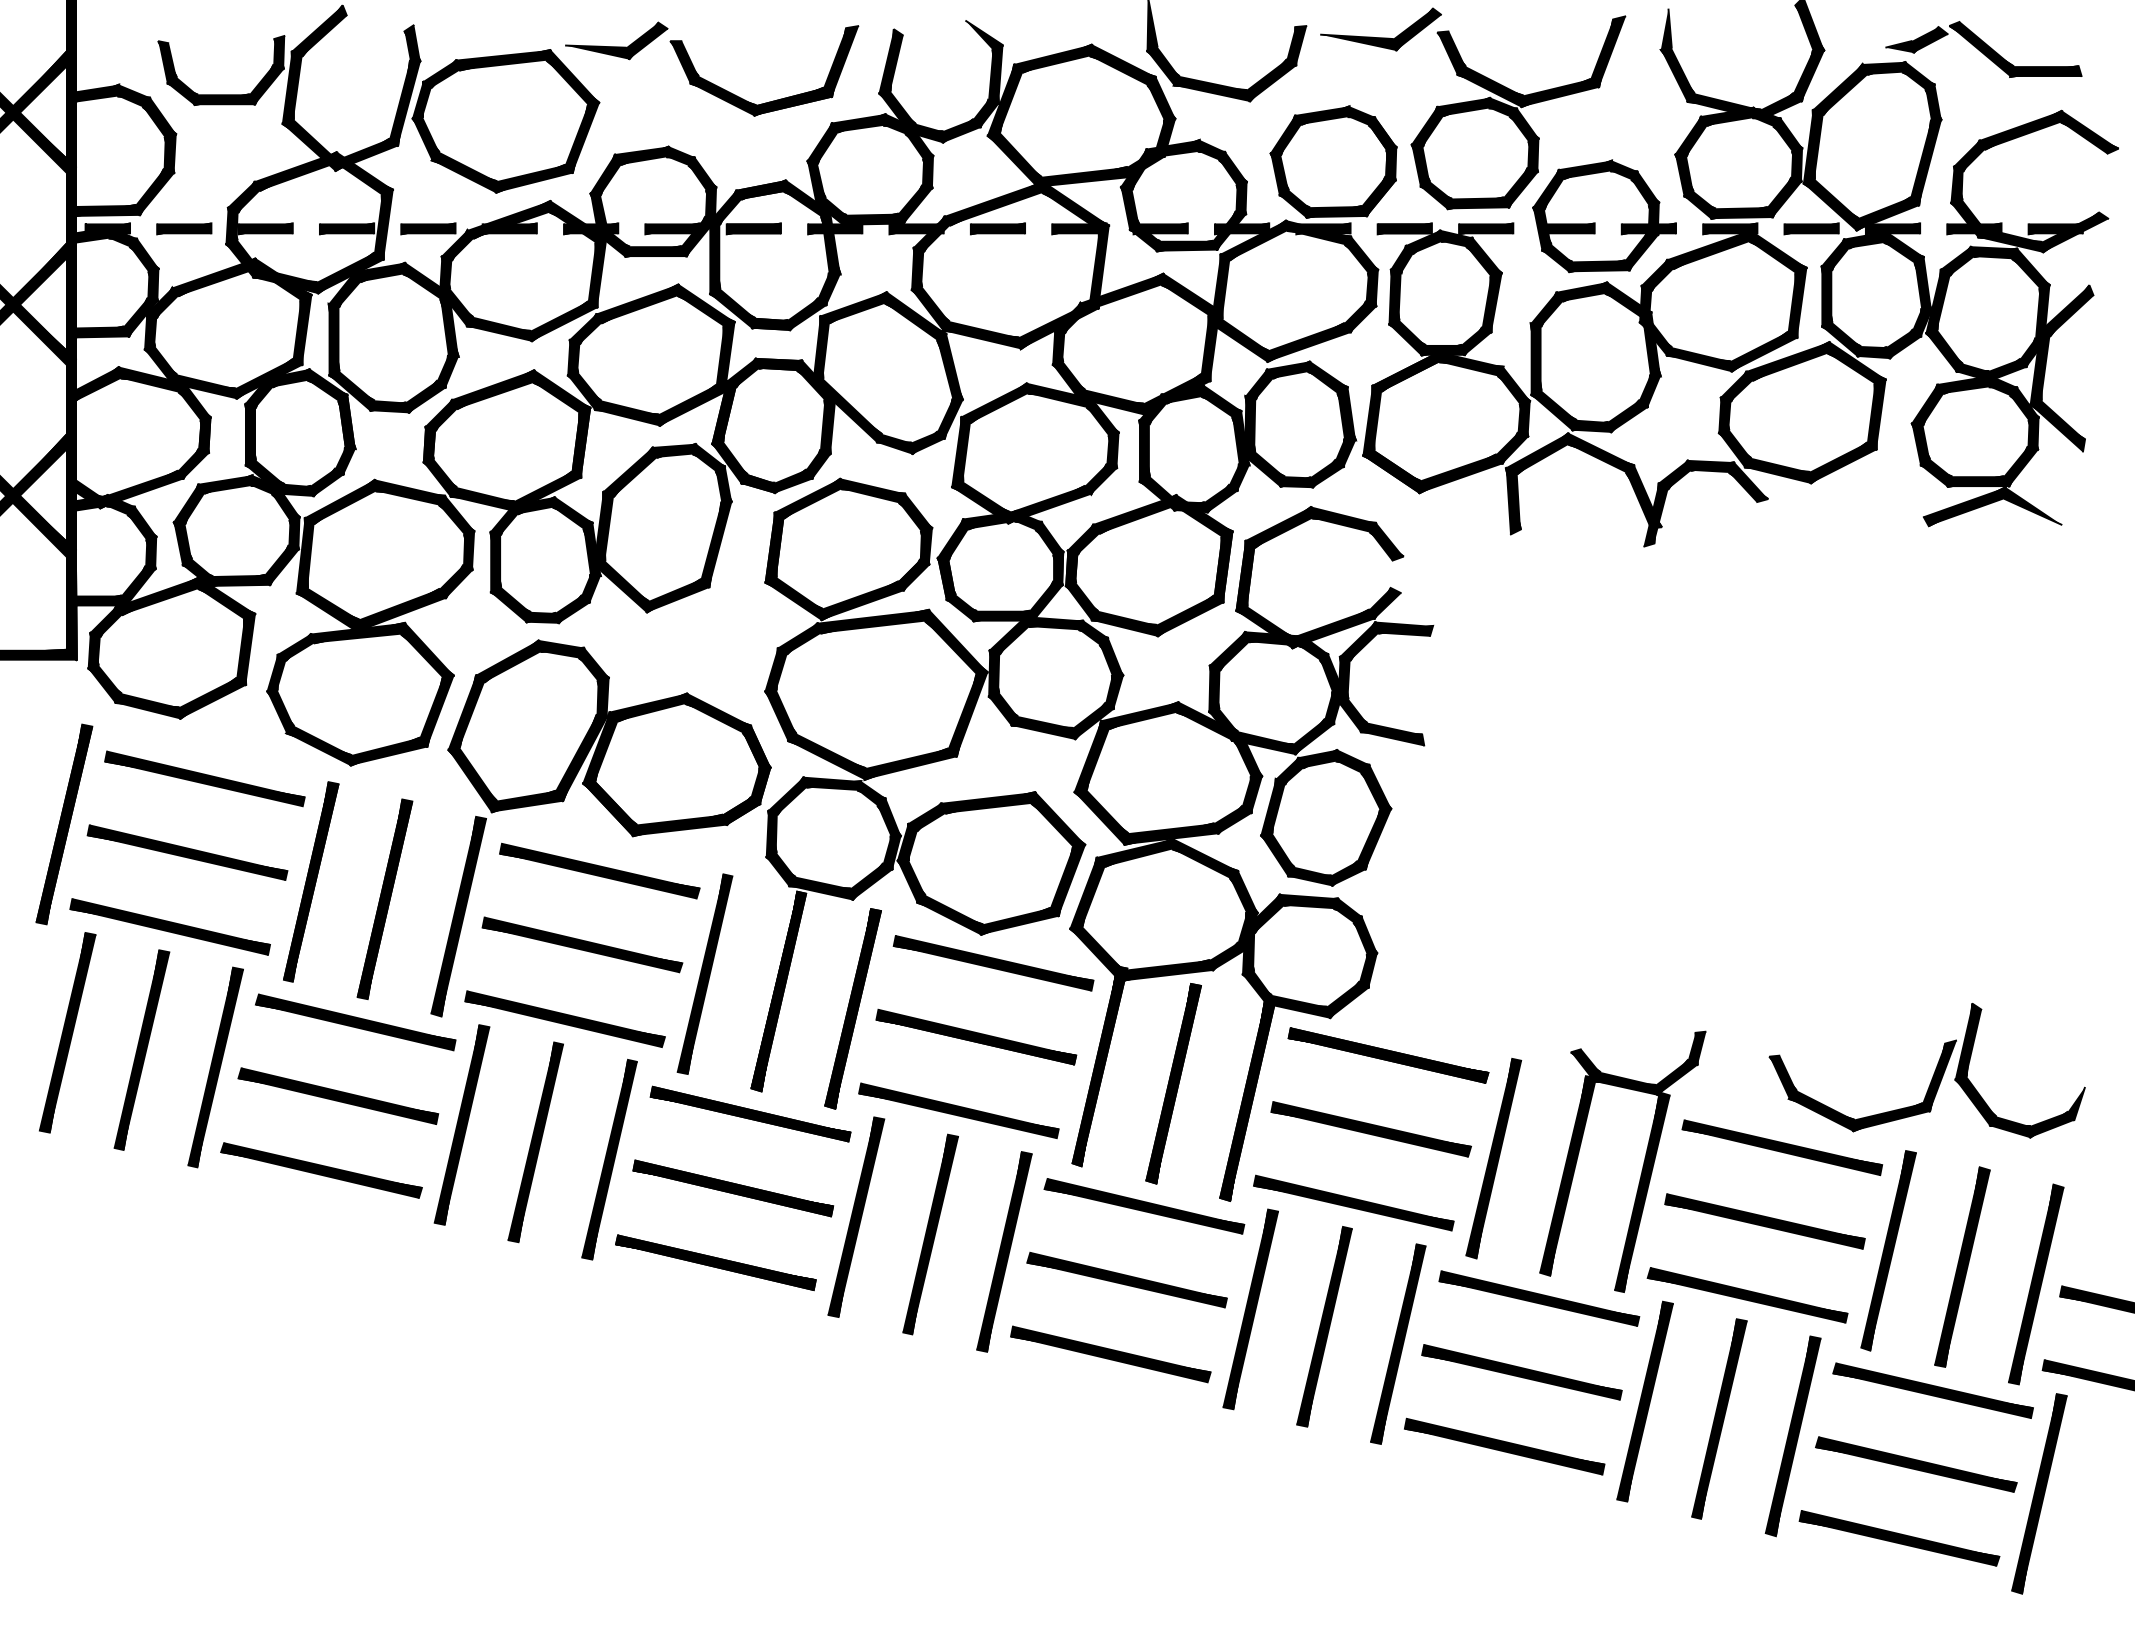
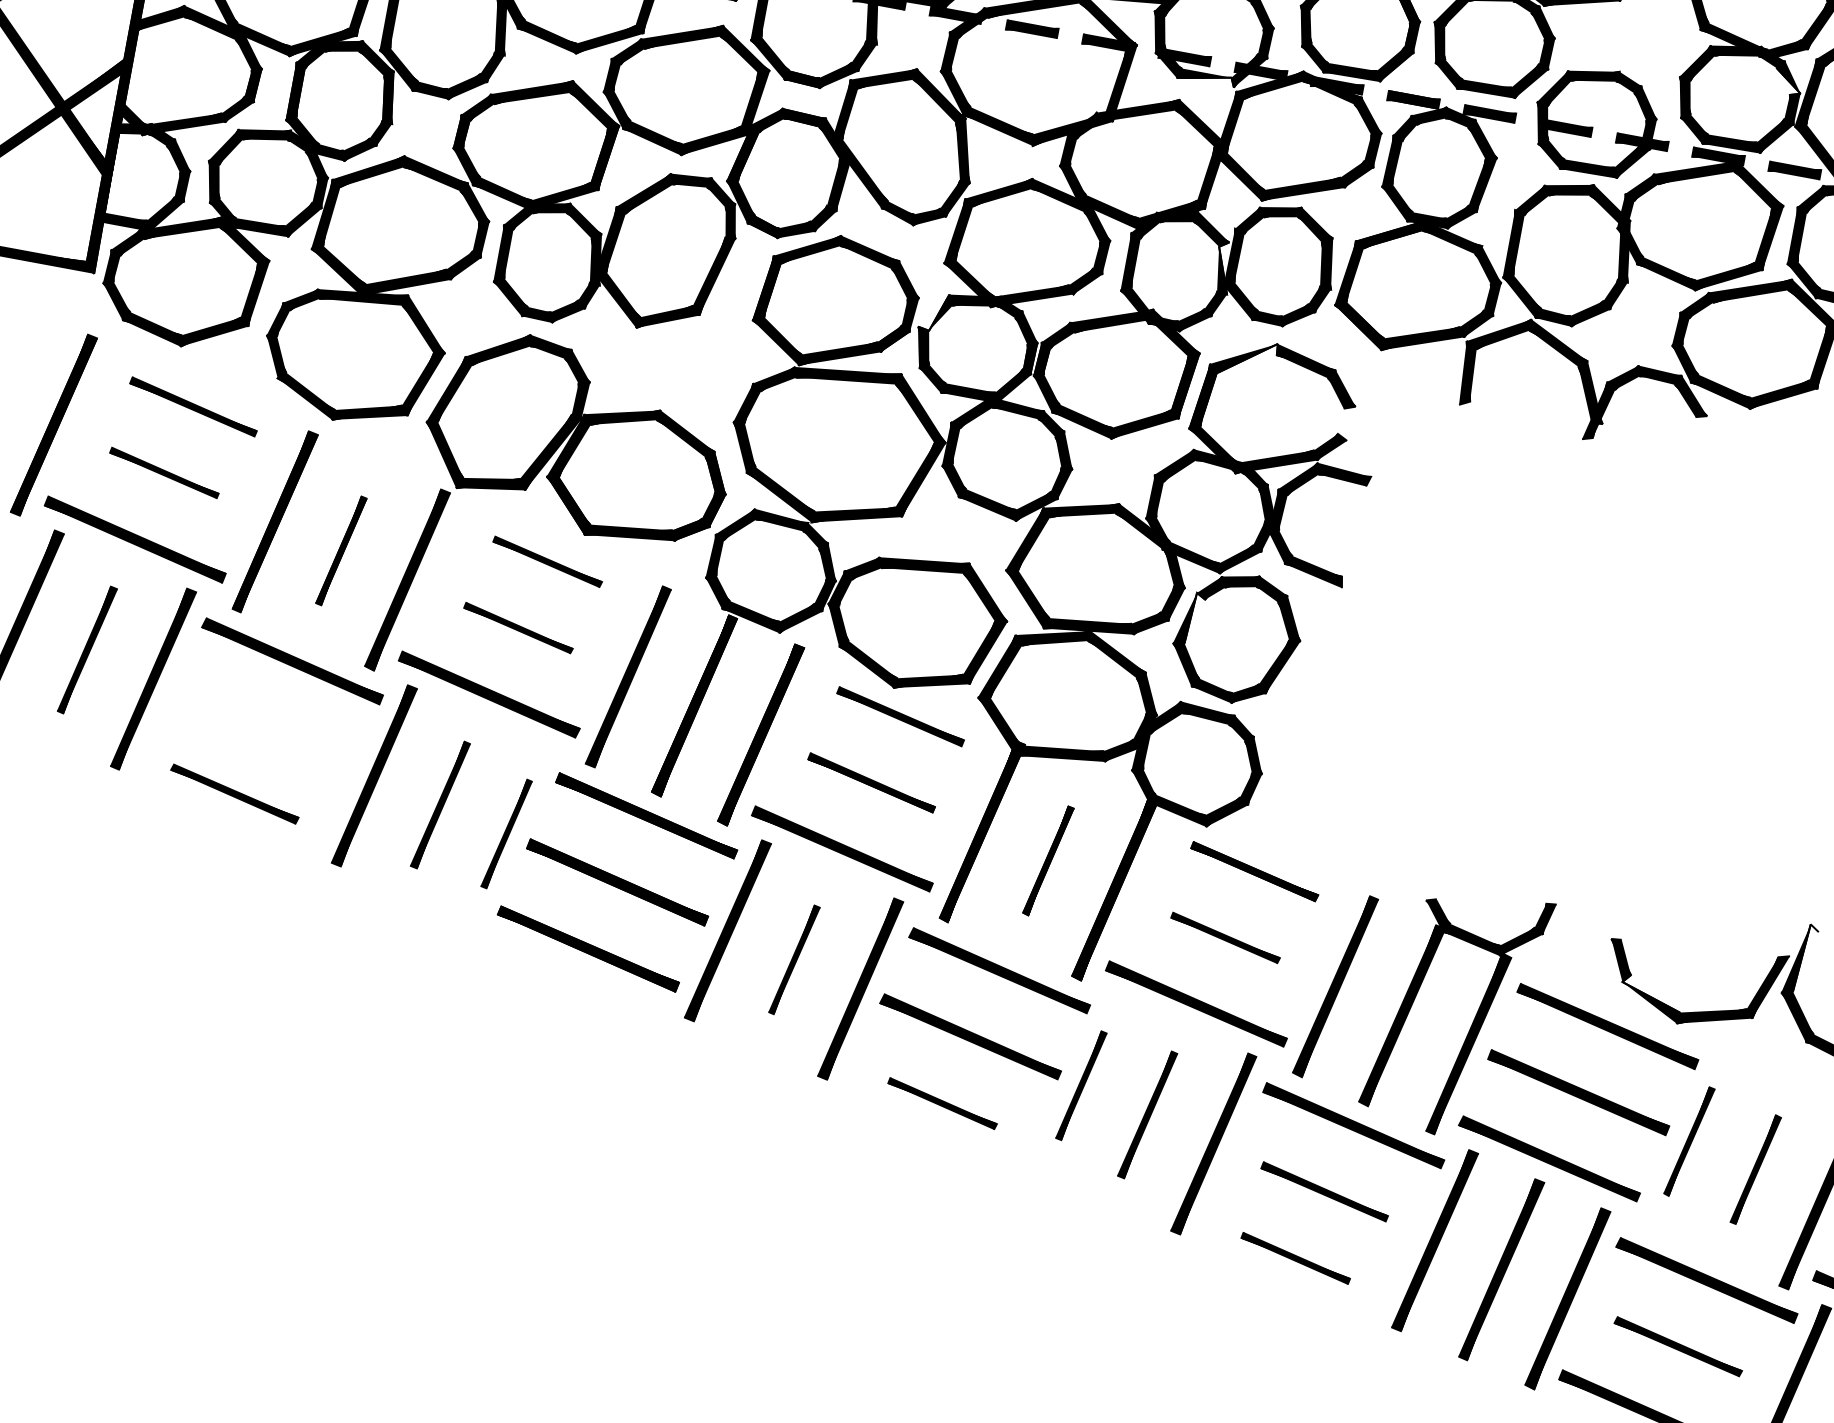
fill: (1787, 138) -> (1787, 81), removed
fill: (1186, 245) -> (1206, 77), removed
fill: (1240, 438) -> (1223, 267), removed
fill: (1283, 526) -> (1248, 357), removed
fill: (950, 538) -> (934, 311), removed
part: (204, 778) -> (193, 406), size x0.7
fill: (1278, 805) -> (1195, 618), removed
part: (187, 852) -> (164, 472), size x0.6
part: (599, 870) -> (547, 561), size x0.6
part: (384, 898) -> (341, 550), size x0.6
part: (582, 944) -> (518, 627), size x0.6
part: (993, 963) -> (900, 716), size x0.7
part: (976, 1036) -> (871, 782), size x0.7
fill: (1973, 1039) -> (1805, 958), removed
part: (141, 1049) -> (87, 649), size x0.7
part: (1388, 1055) -> (1254, 871), size x0.7
part: (1173, 1083) -> (1048, 860), size x0.6
part: (338, 1095) -> (263, 726), removed
fill: (1821, 1104) -> (1651, 992), removed
part: (1370, 1129) -> (1224, 937), size x0.6
part: (535, 1142) -> (440, 805), size x0.7
part: (609, 1159) -> (506, 833), size x0.6
part: (321, 1170) -> (234, 794), size x0.7
part: (930, 1234) -> (794, 959), size x0.6
part: (1888, 1250) -> (1689, 1141), size x0.6
part: (1962, 1266) -> (1755, 1169), size x0.6
part: (1250, 1309) -> (1081, 1085), size x0.6
part: (1324, 1326) -> (1147, 1114), size x0.7
part: (1110, 1354) -> (942, 1103), size x0.6
part: (1521, 1372) -> (1324, 1191), size x0.7
part: (1504, 1446) -> (1295, 1258), size x0.6
part: (1916, 1464) -> (1678, 1346), size x0.7

